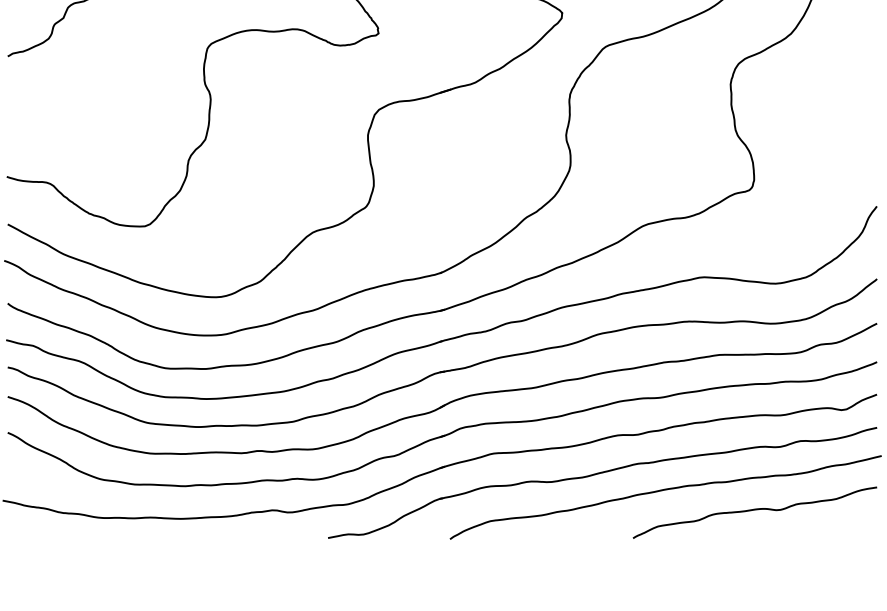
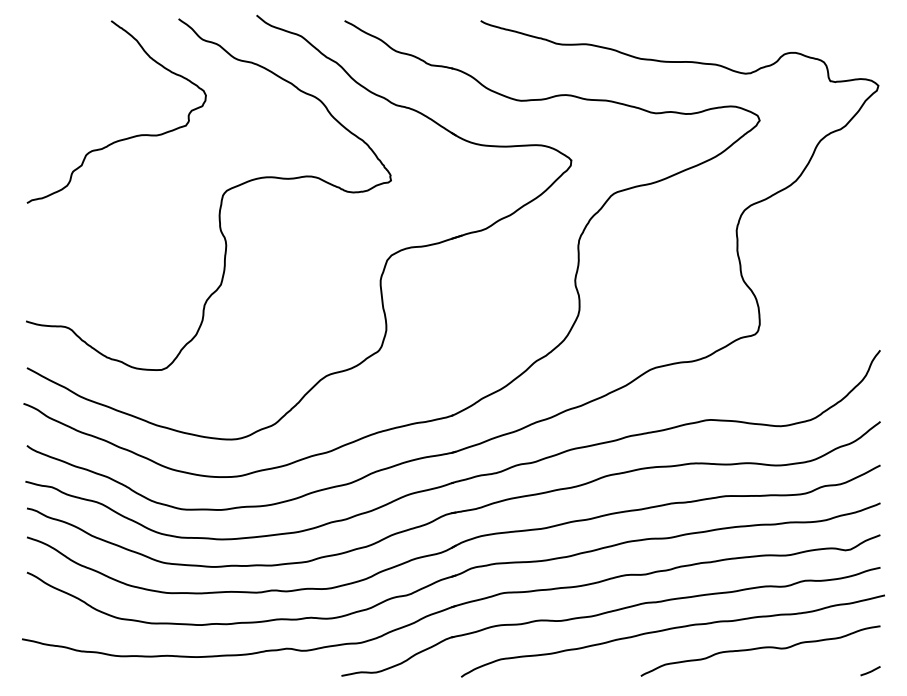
line: (866, 533) -> (870, 671), added

